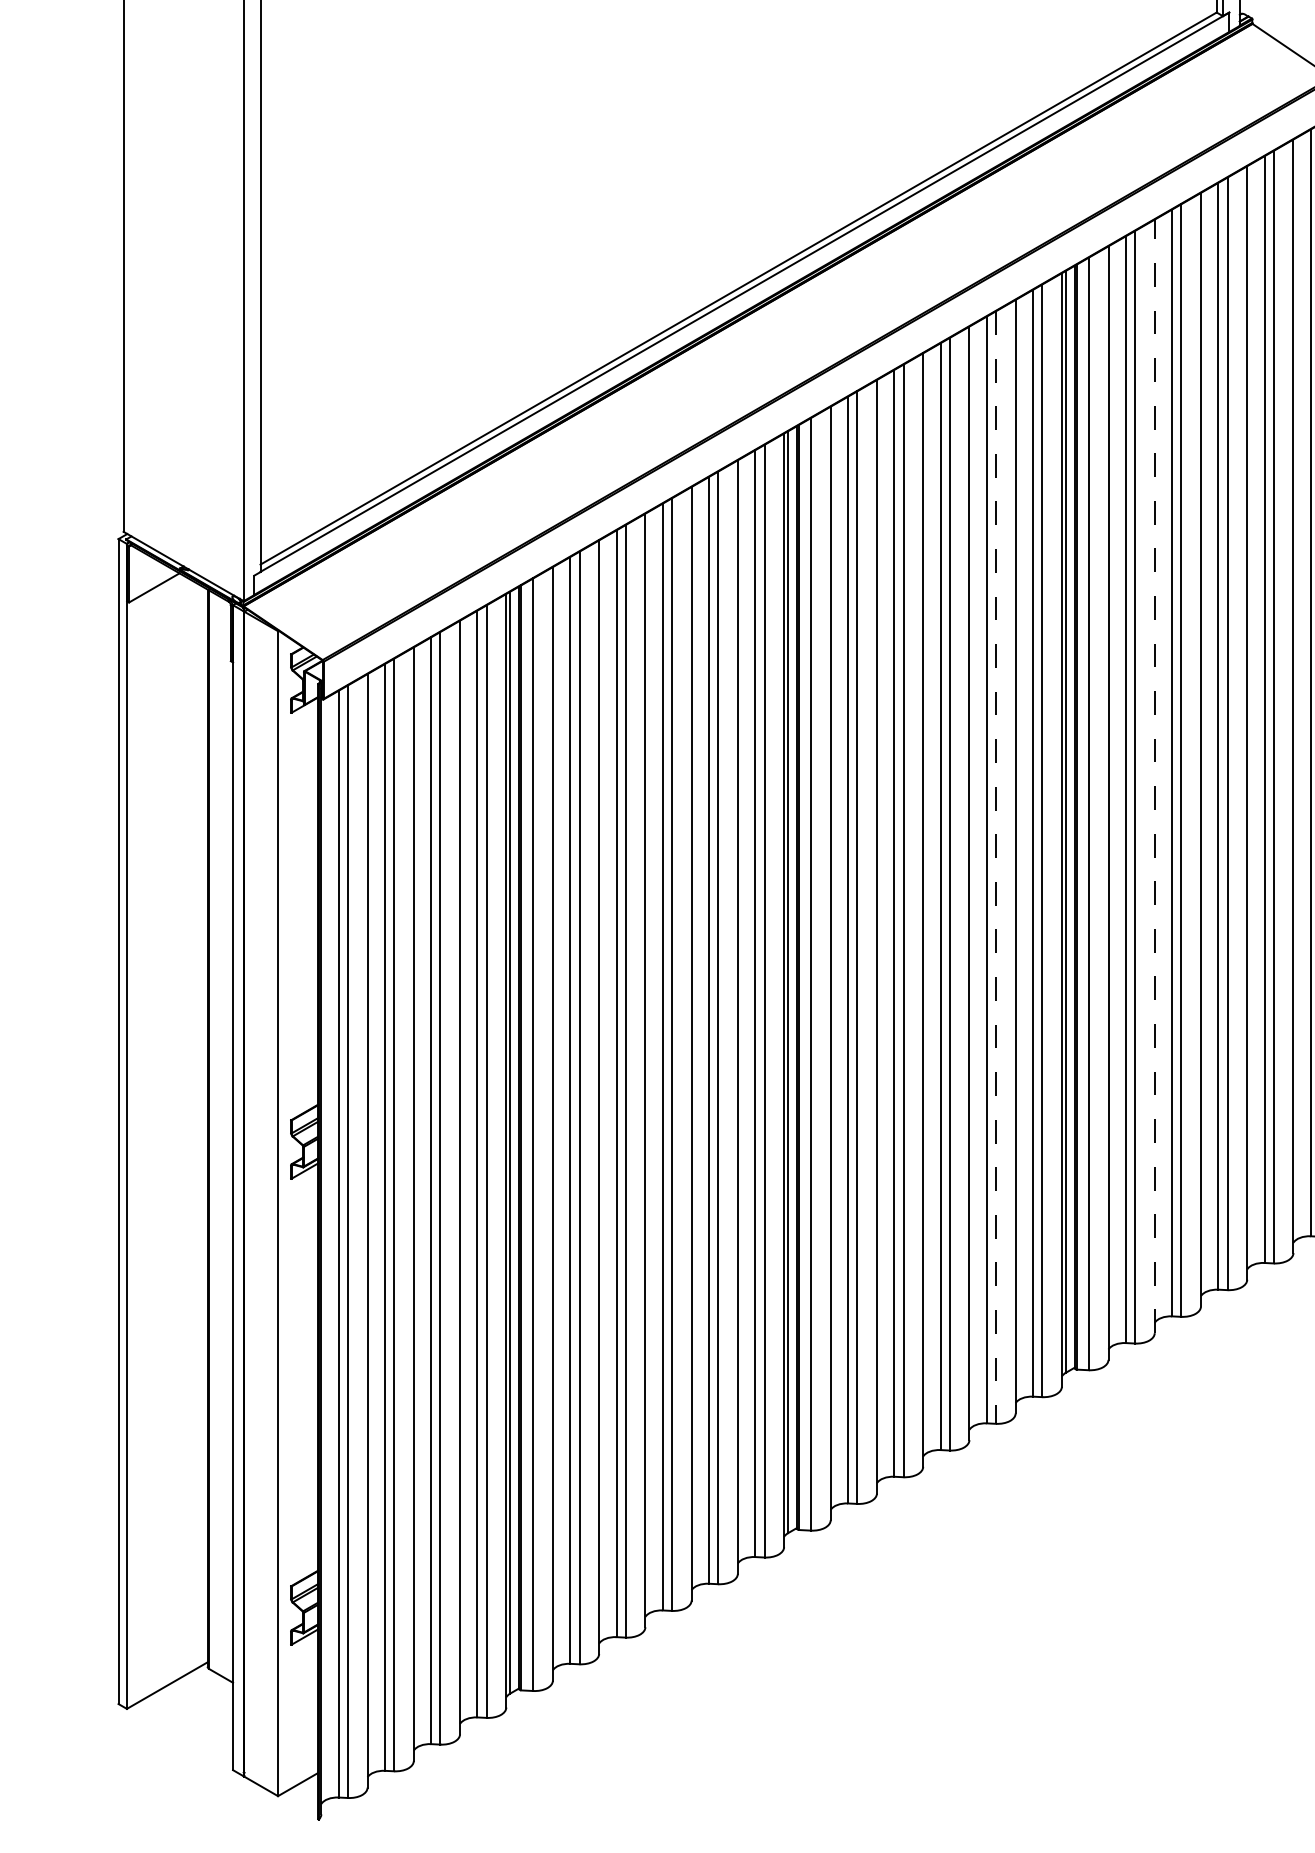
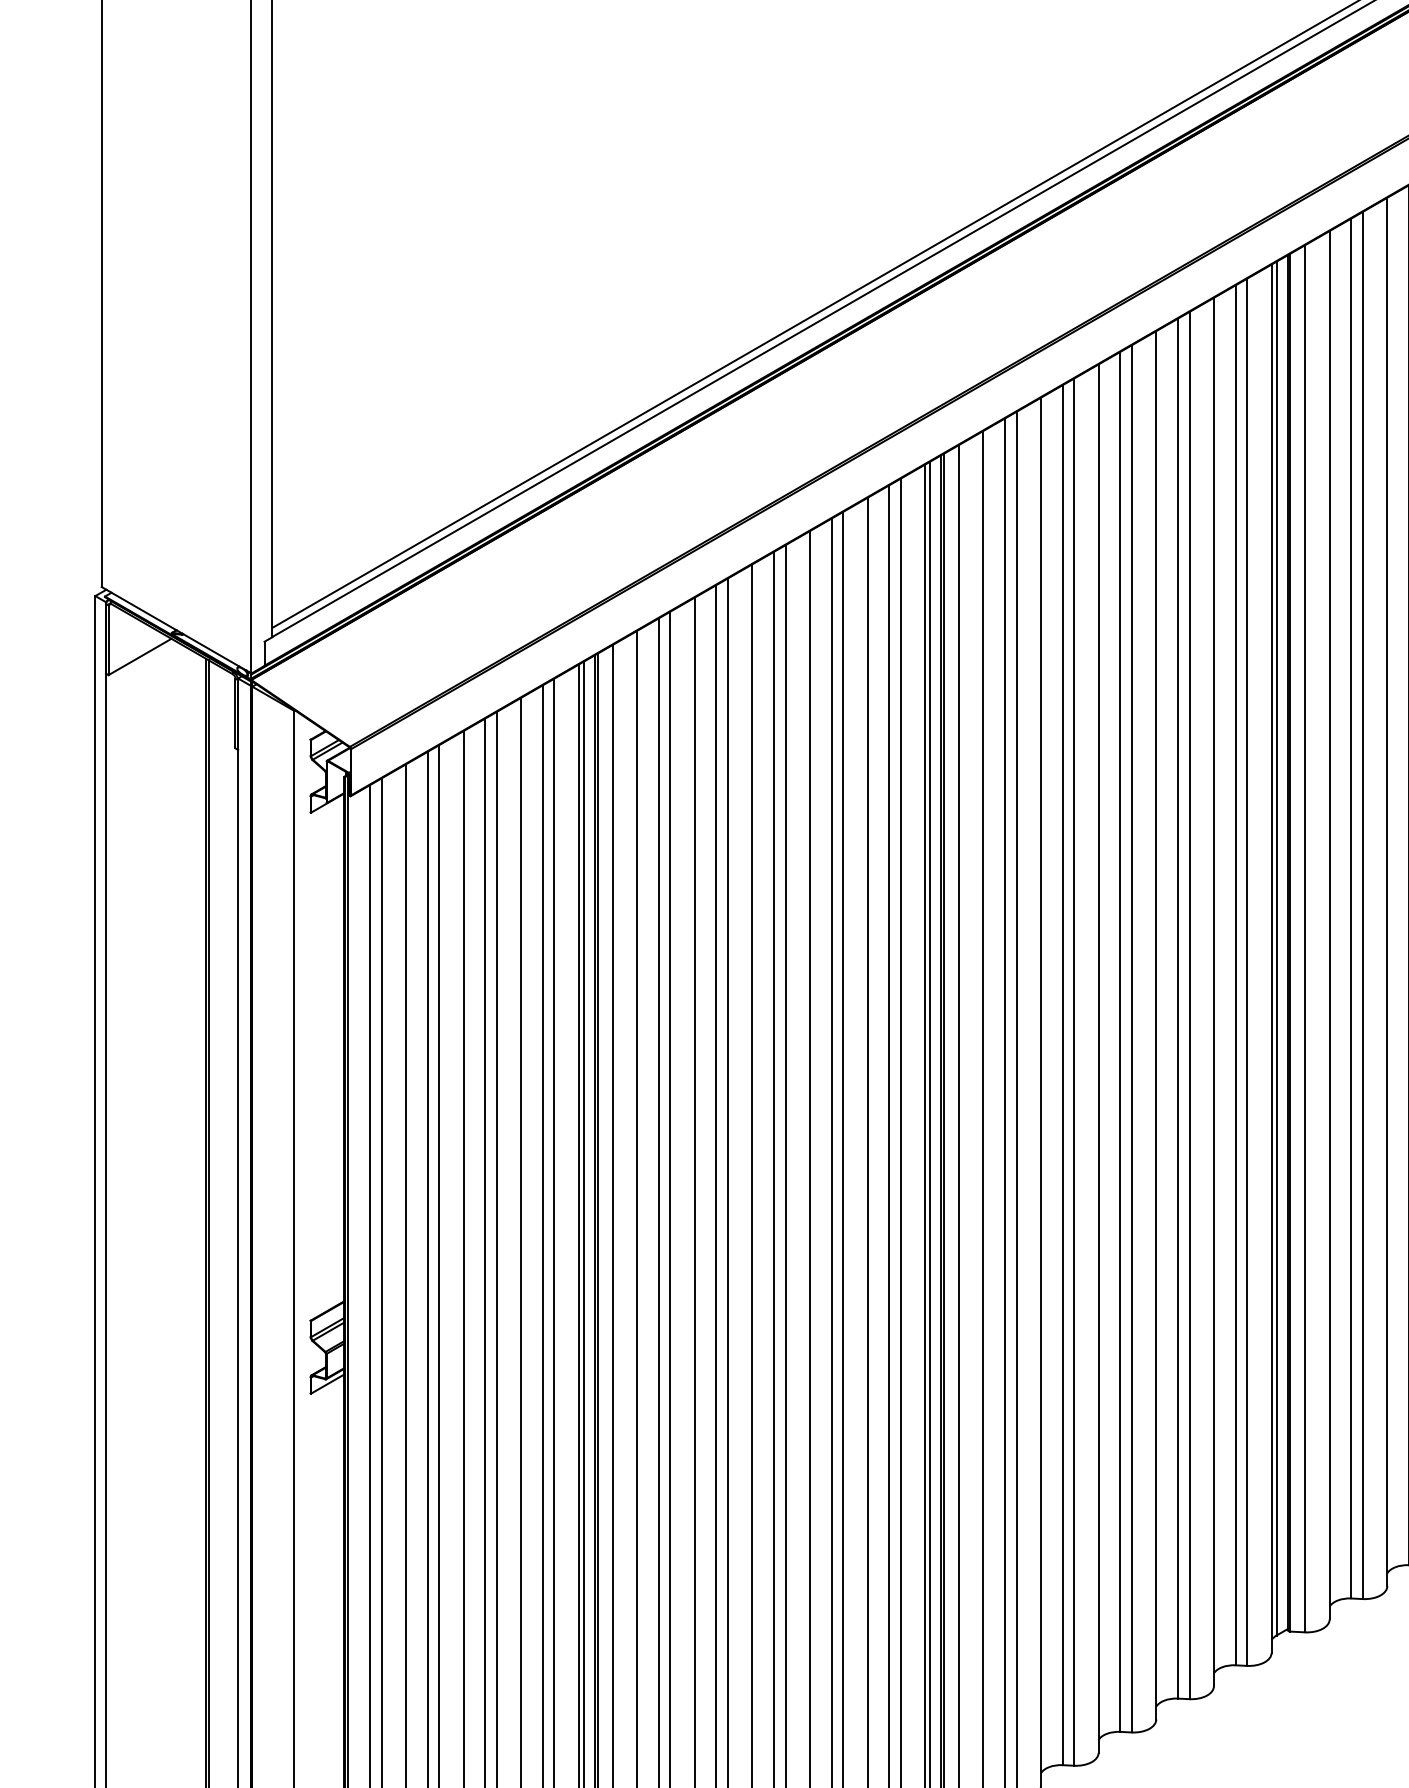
line: (1154, 776) -> (1387, 892), dashed -> solid
line: (996, 868) -> (1190, 1006), dashed -> solid

